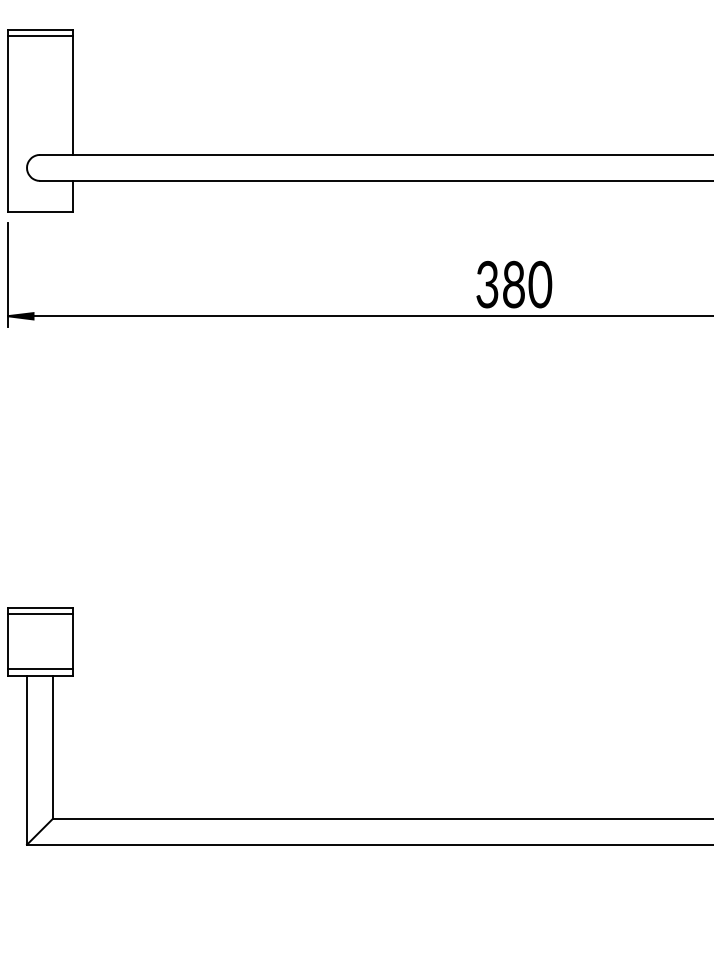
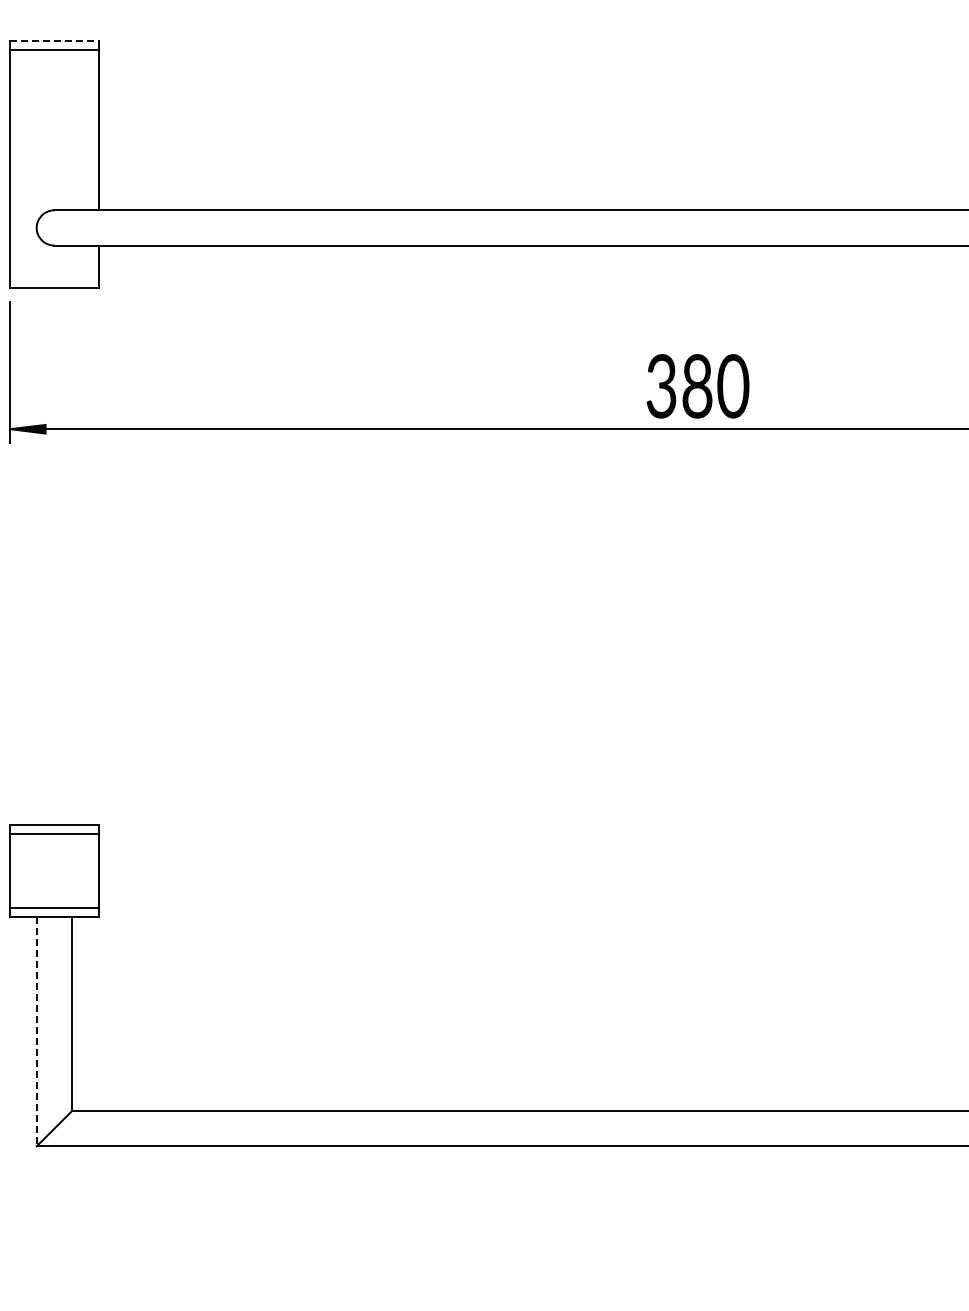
line: (40, 29) -> (54, 40), solid -> dashed
line: (26, 760) -> (36, 1031), solid -> dashed

